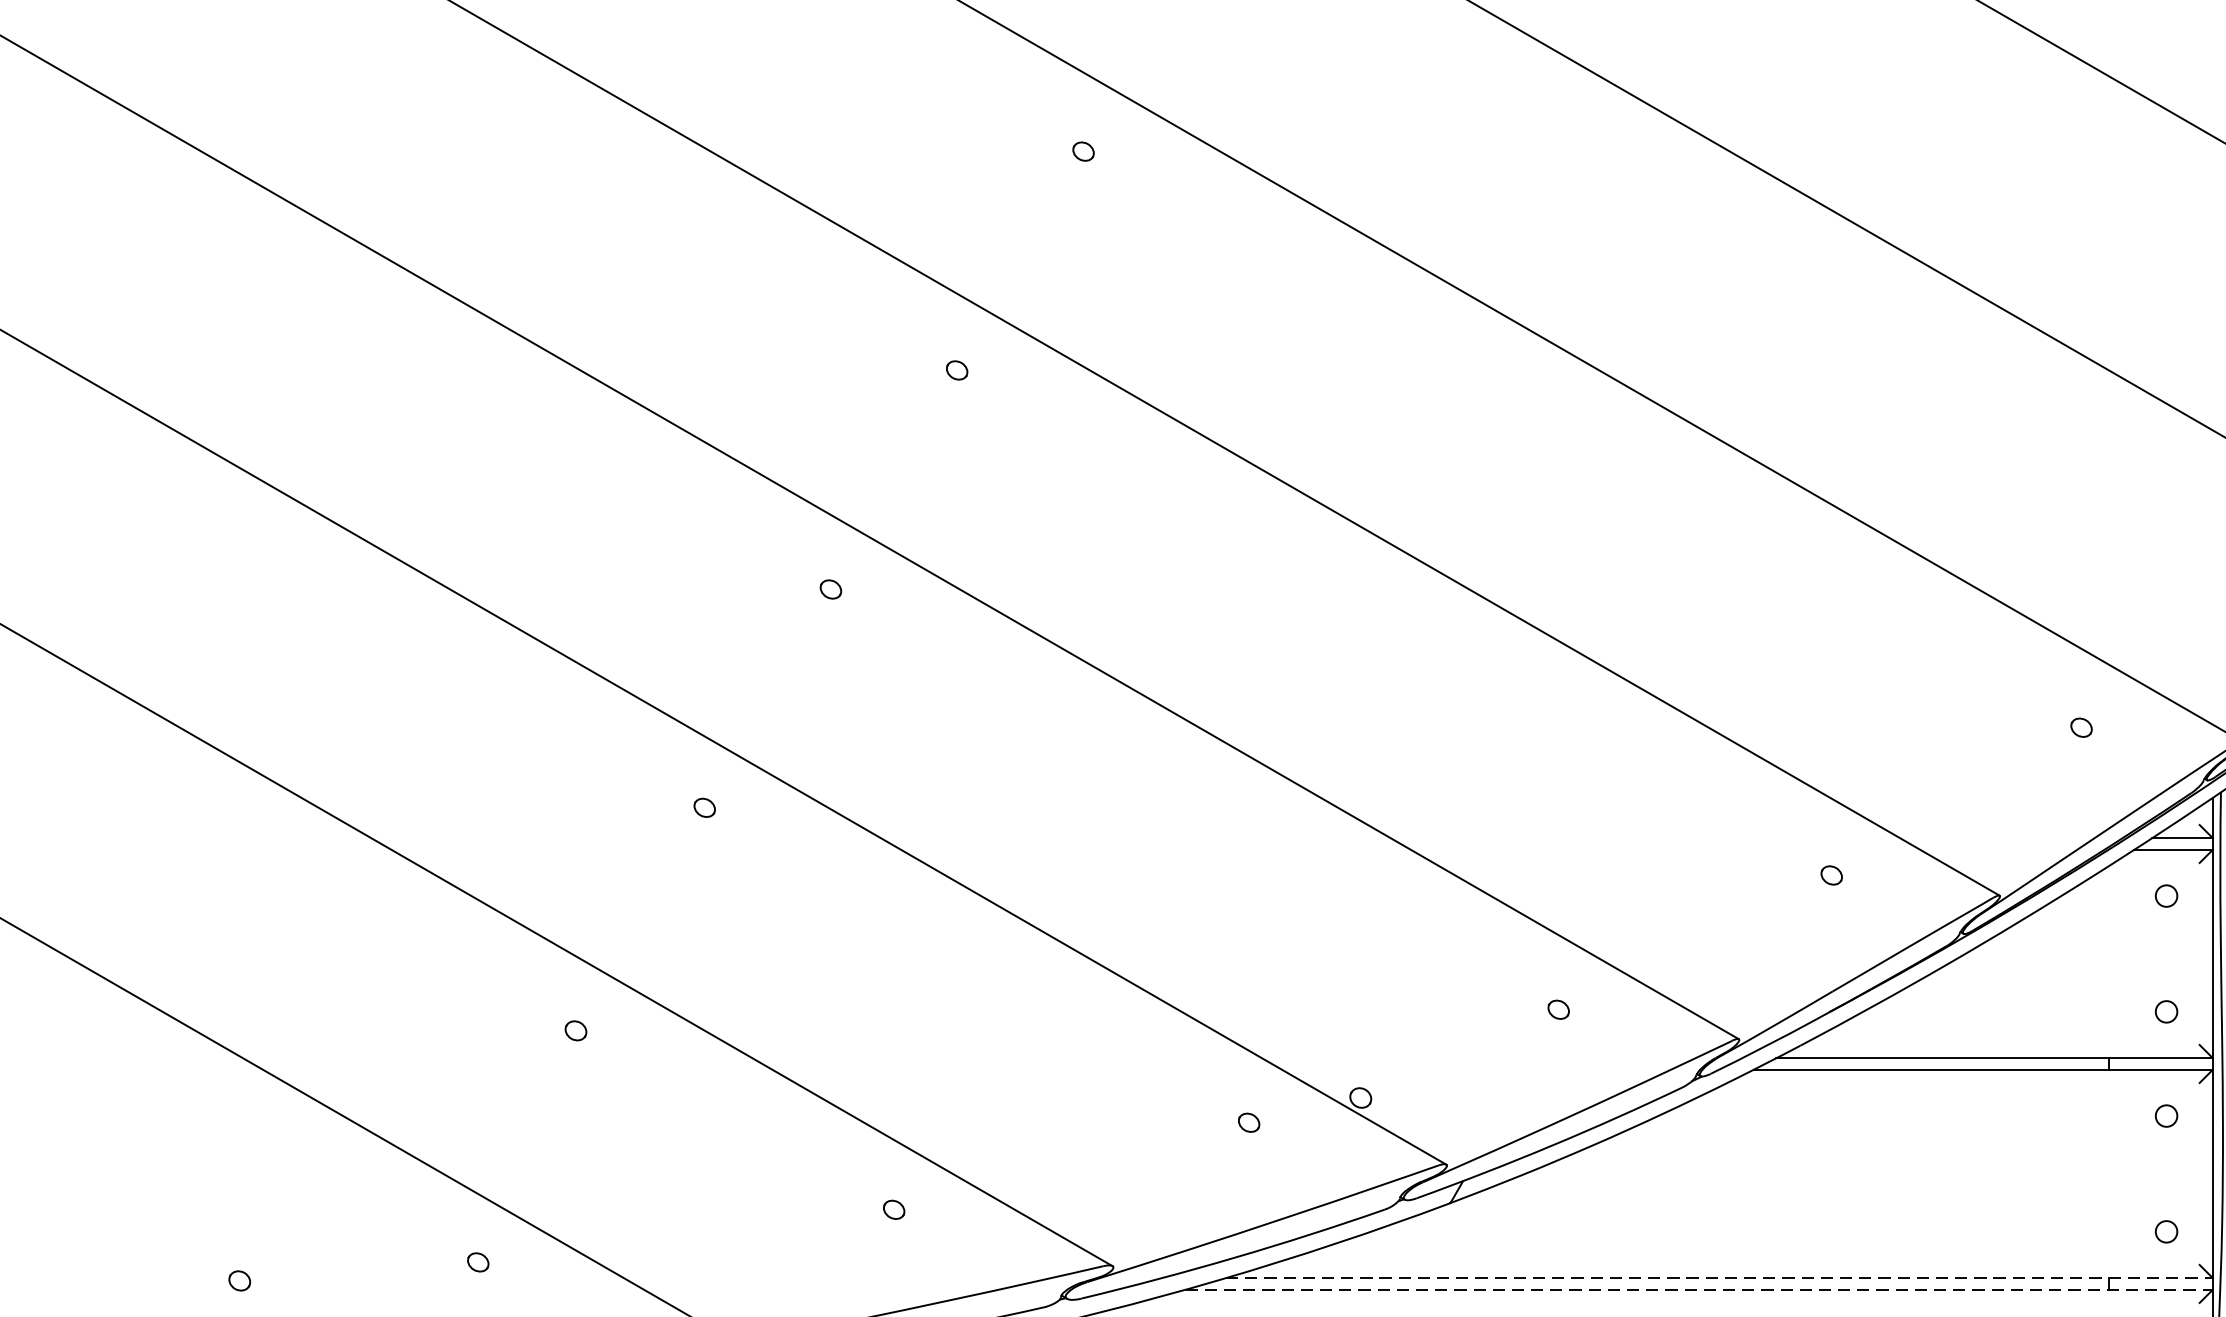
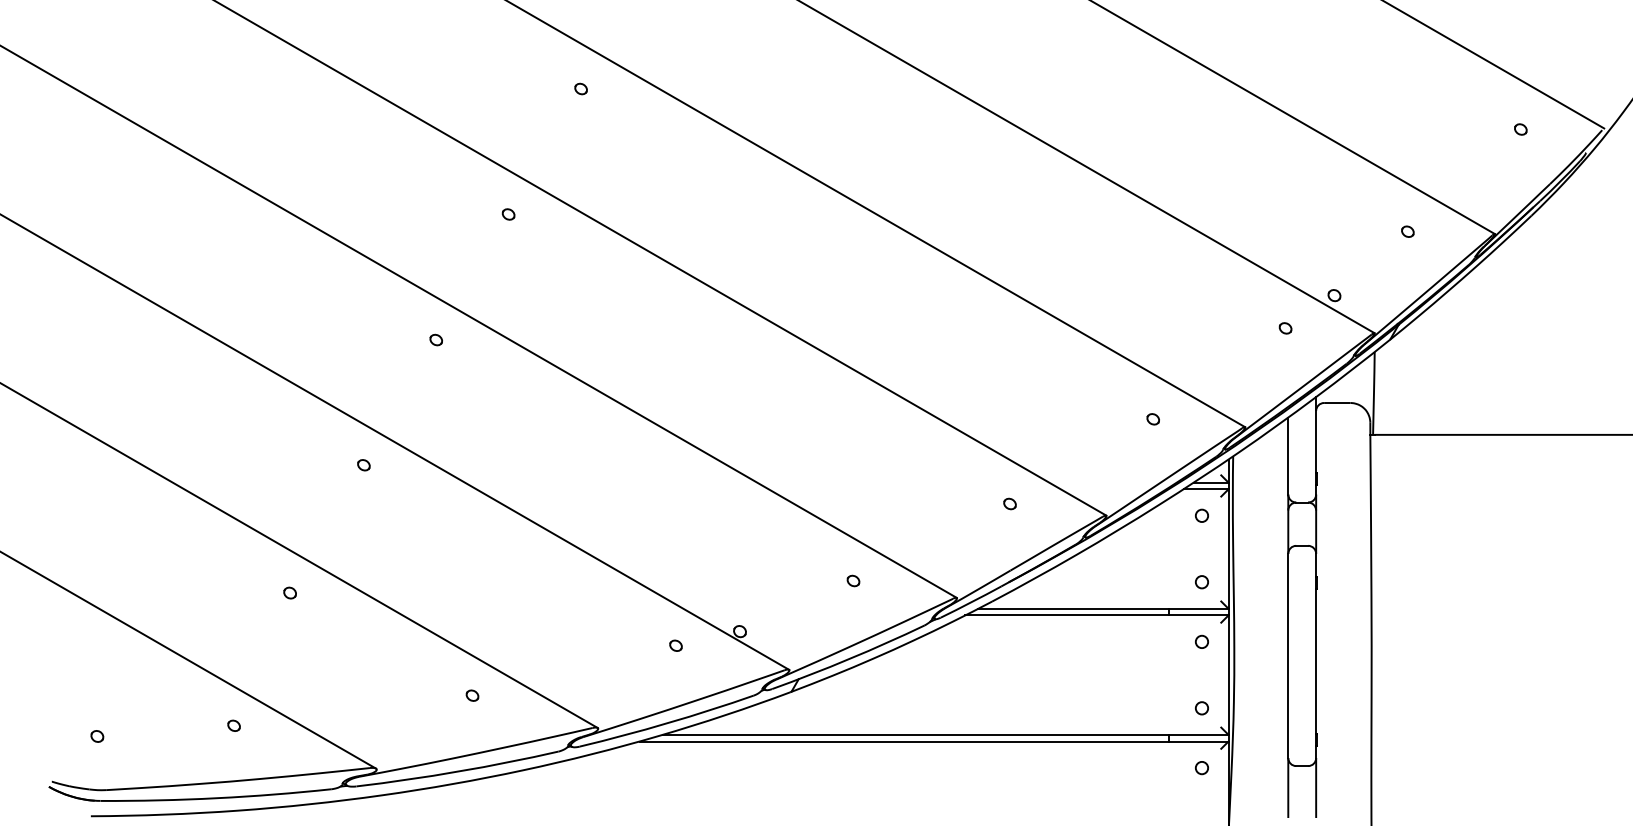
line: (1719, 1277) -> (945, 734), dashed -> solid
line: (1699, 1289) -> (934, 741), dashed -> solid

